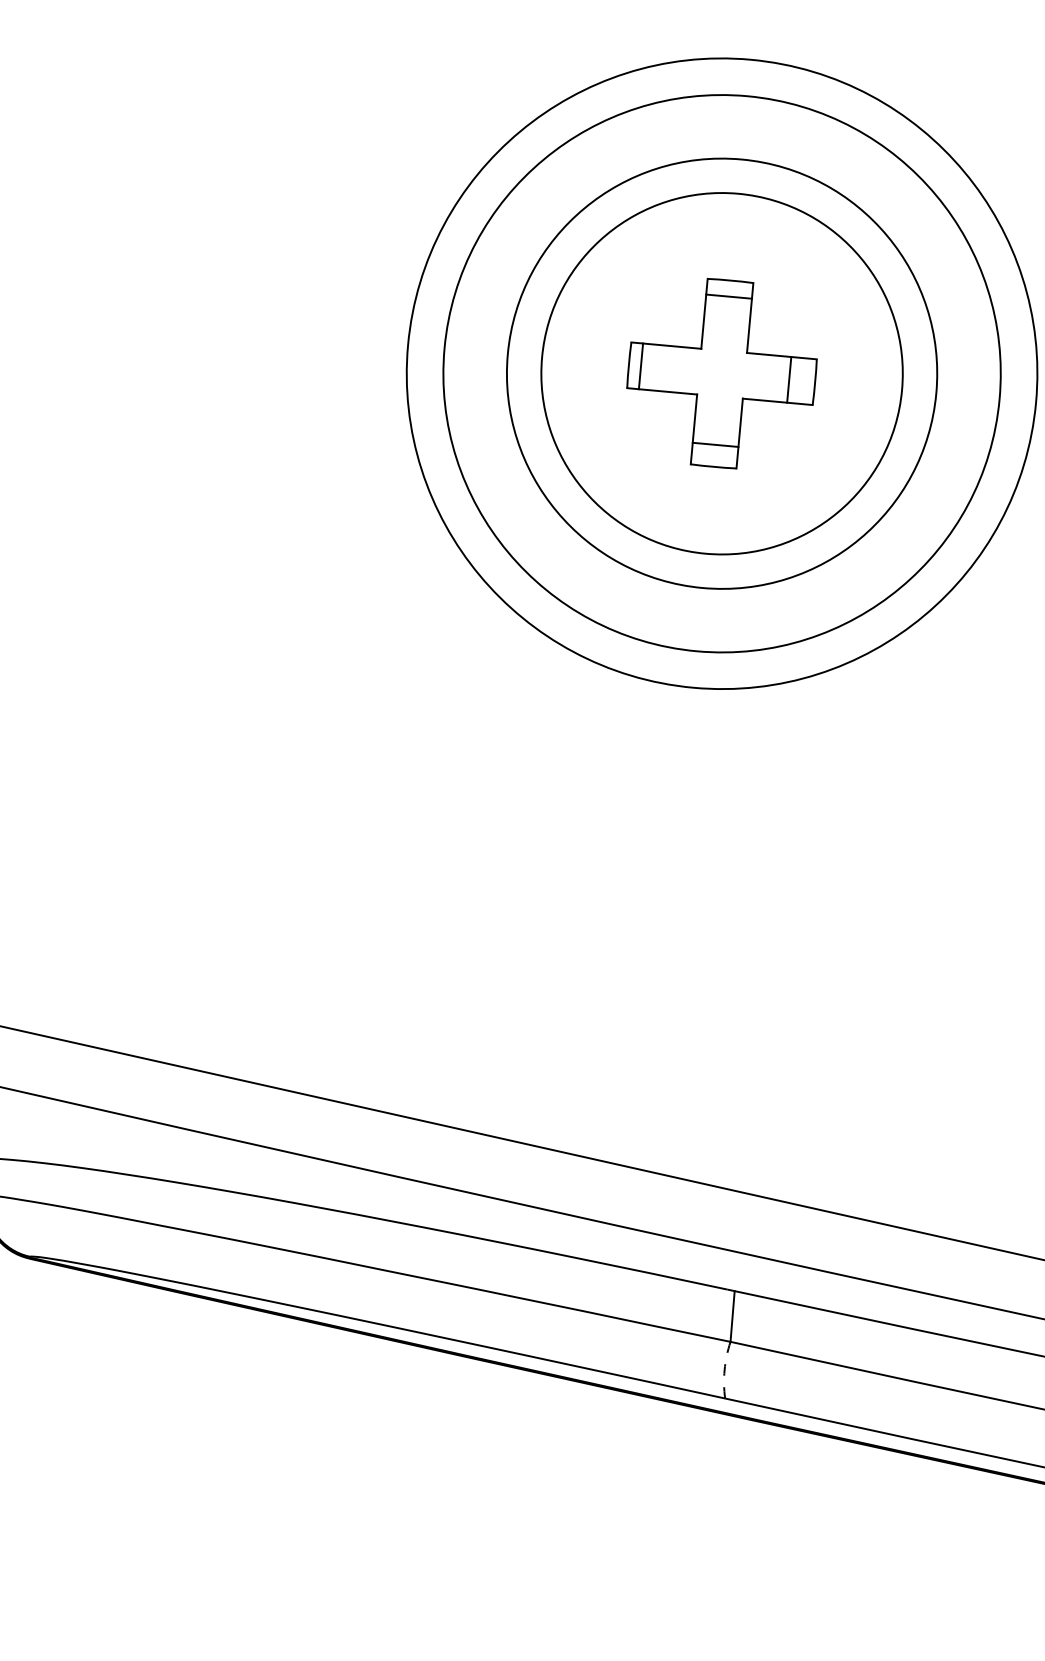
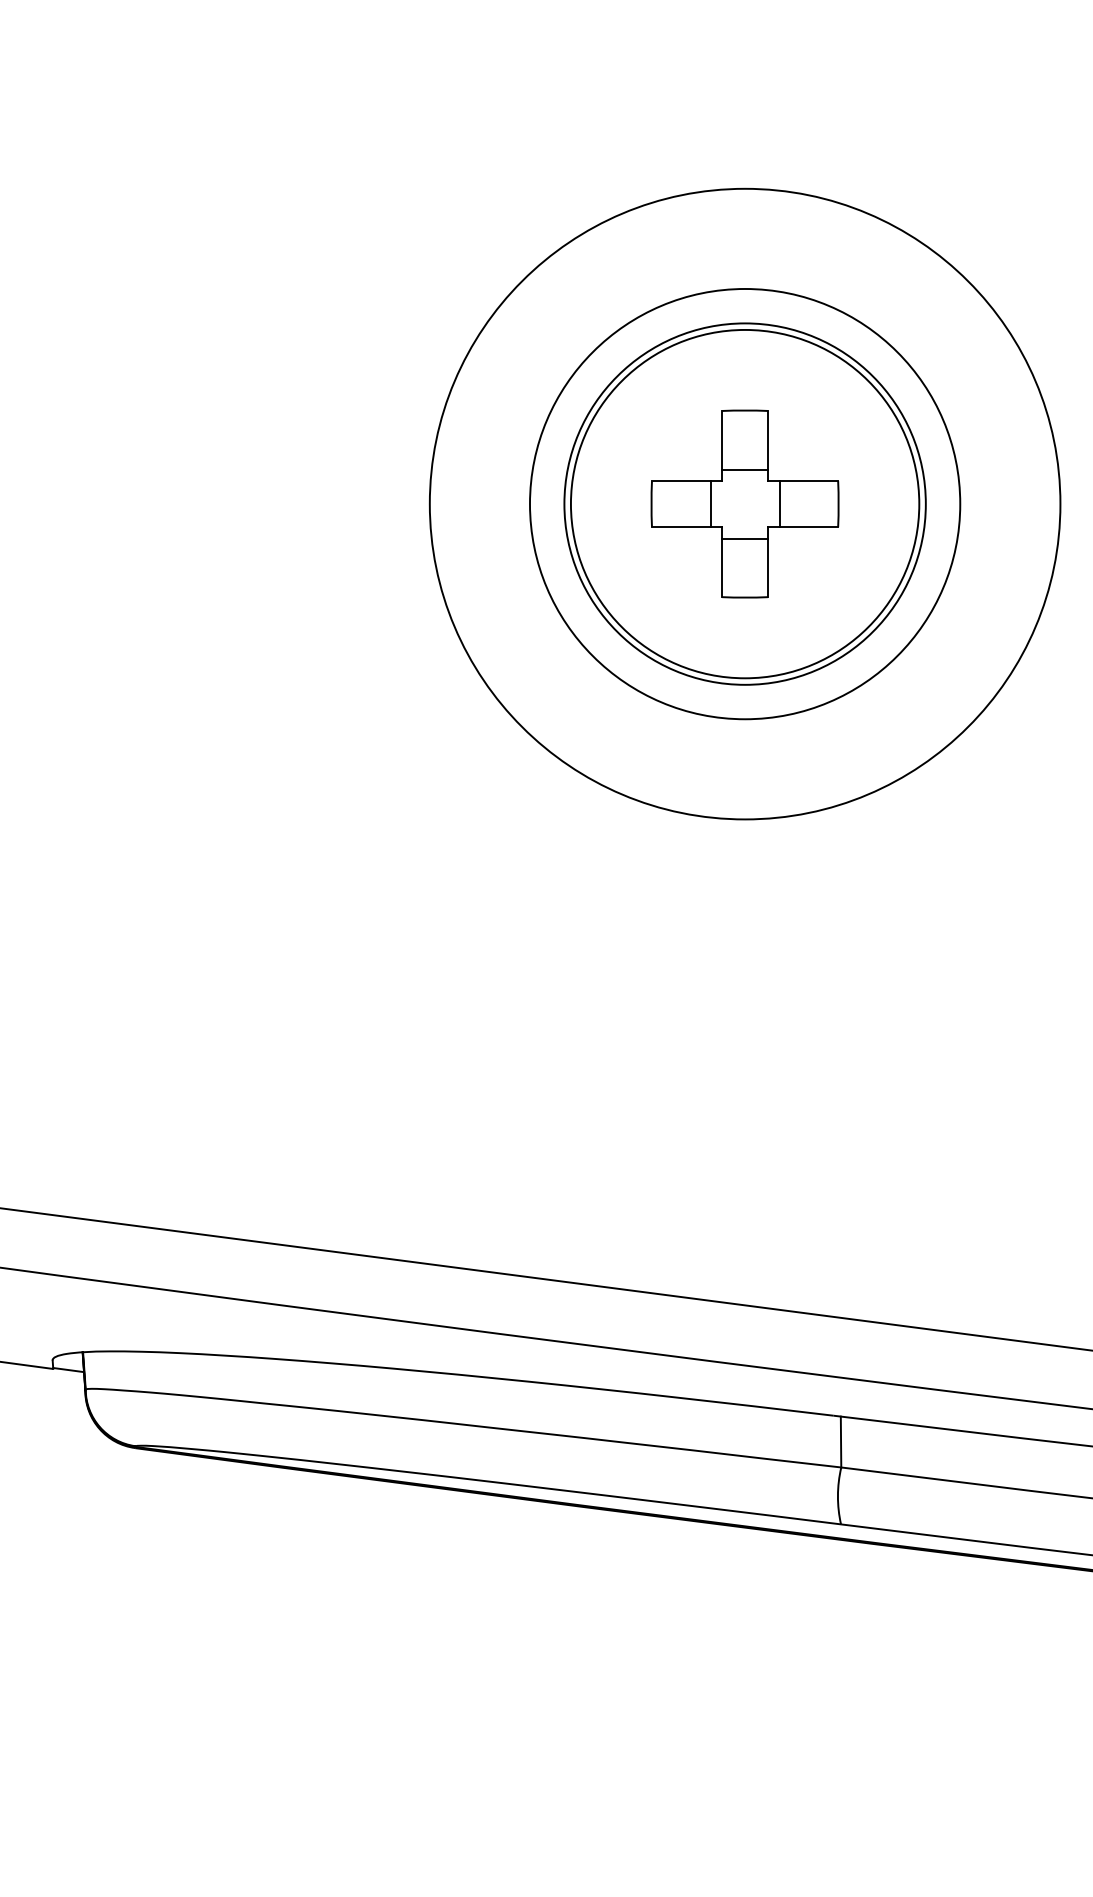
line: (729, 296) -> (745, 469), moved
line: (640, 366) -> (710, 504), moved
circle: (721, 373) -> (744, 503), size x0.62
line: (789, 380) -> (779, 504), moved
line: (715, 444) -> (745, 538), moved
arc: (724, 1369) -> (837, 1495), dashed -> solid

